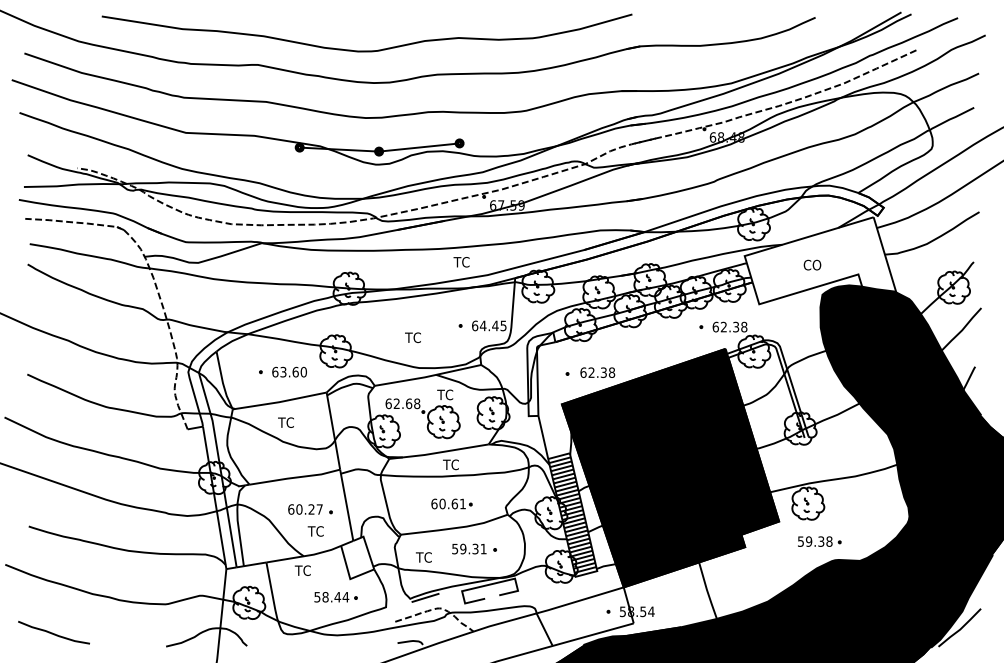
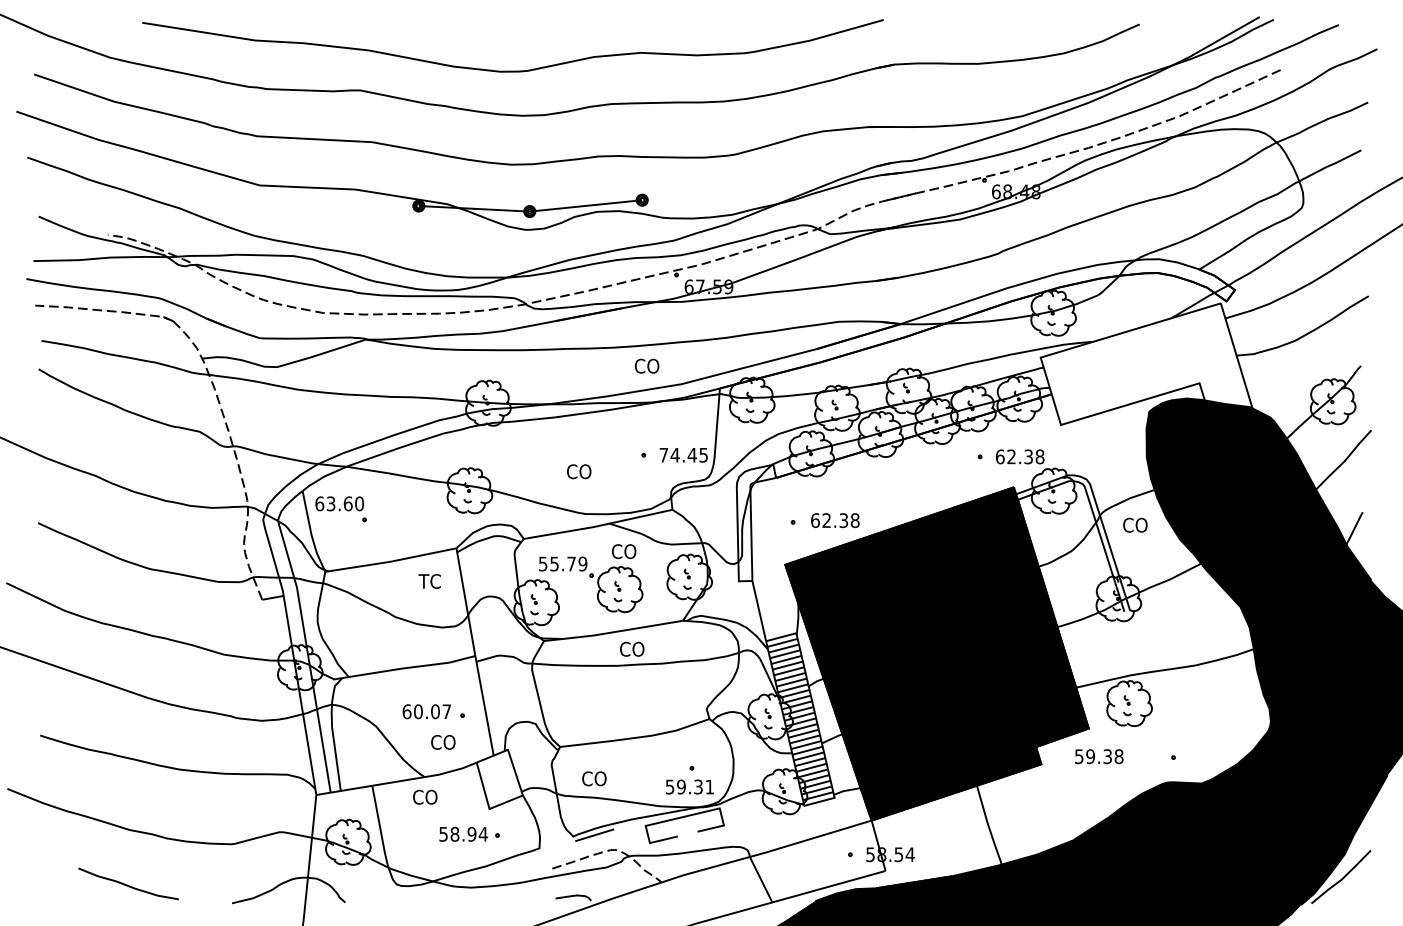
text: (462, 261) -> (646, 365), TC -> CO
text: (812, 264) -> (1135, 524), moved
text: (474, 325) -> (663, 454), 64.45 -> 74.45
text: (413, 337) -> (578, 471), TC -> CO
text: (289, 371) -> (339, 503), moved
text: (446, 394) -> (623, 551), TC -> CO
text: (402, 403) -> (562, 563), 62.68 -> 55.79
text: (285, 422) -> (429, 581), moved
text: (451, 464) -> (631, 648), TC -> CO
part: (451, 503) -> (631, 703), removed
text: (311, 509) -> (435, 711), 60.27 -> 60.07
text: (316, 531) -> (442, 742), TC -> CO
text: (815, 541) -> (1099, 756), moved
text: (469, 548) -> (689, 786), moved
text: (424, 557) -> (593, 778), TC -> CO
text: (303, 570) -> (424, 796), TC -> CO
text: (337, 596) -> (471, 833), 58.44 -> 58.94
curve: (53, 633) -> (127, 884), moved

